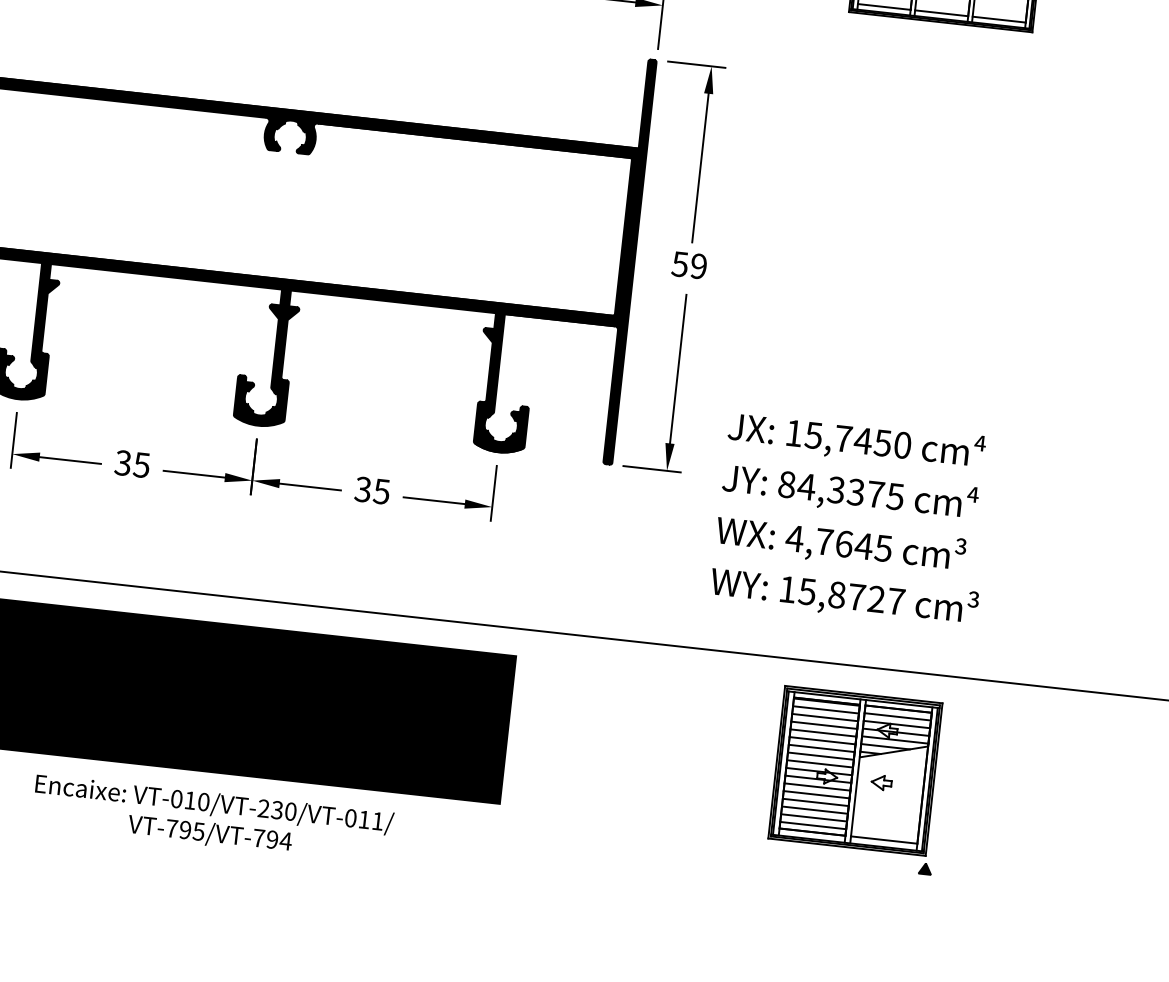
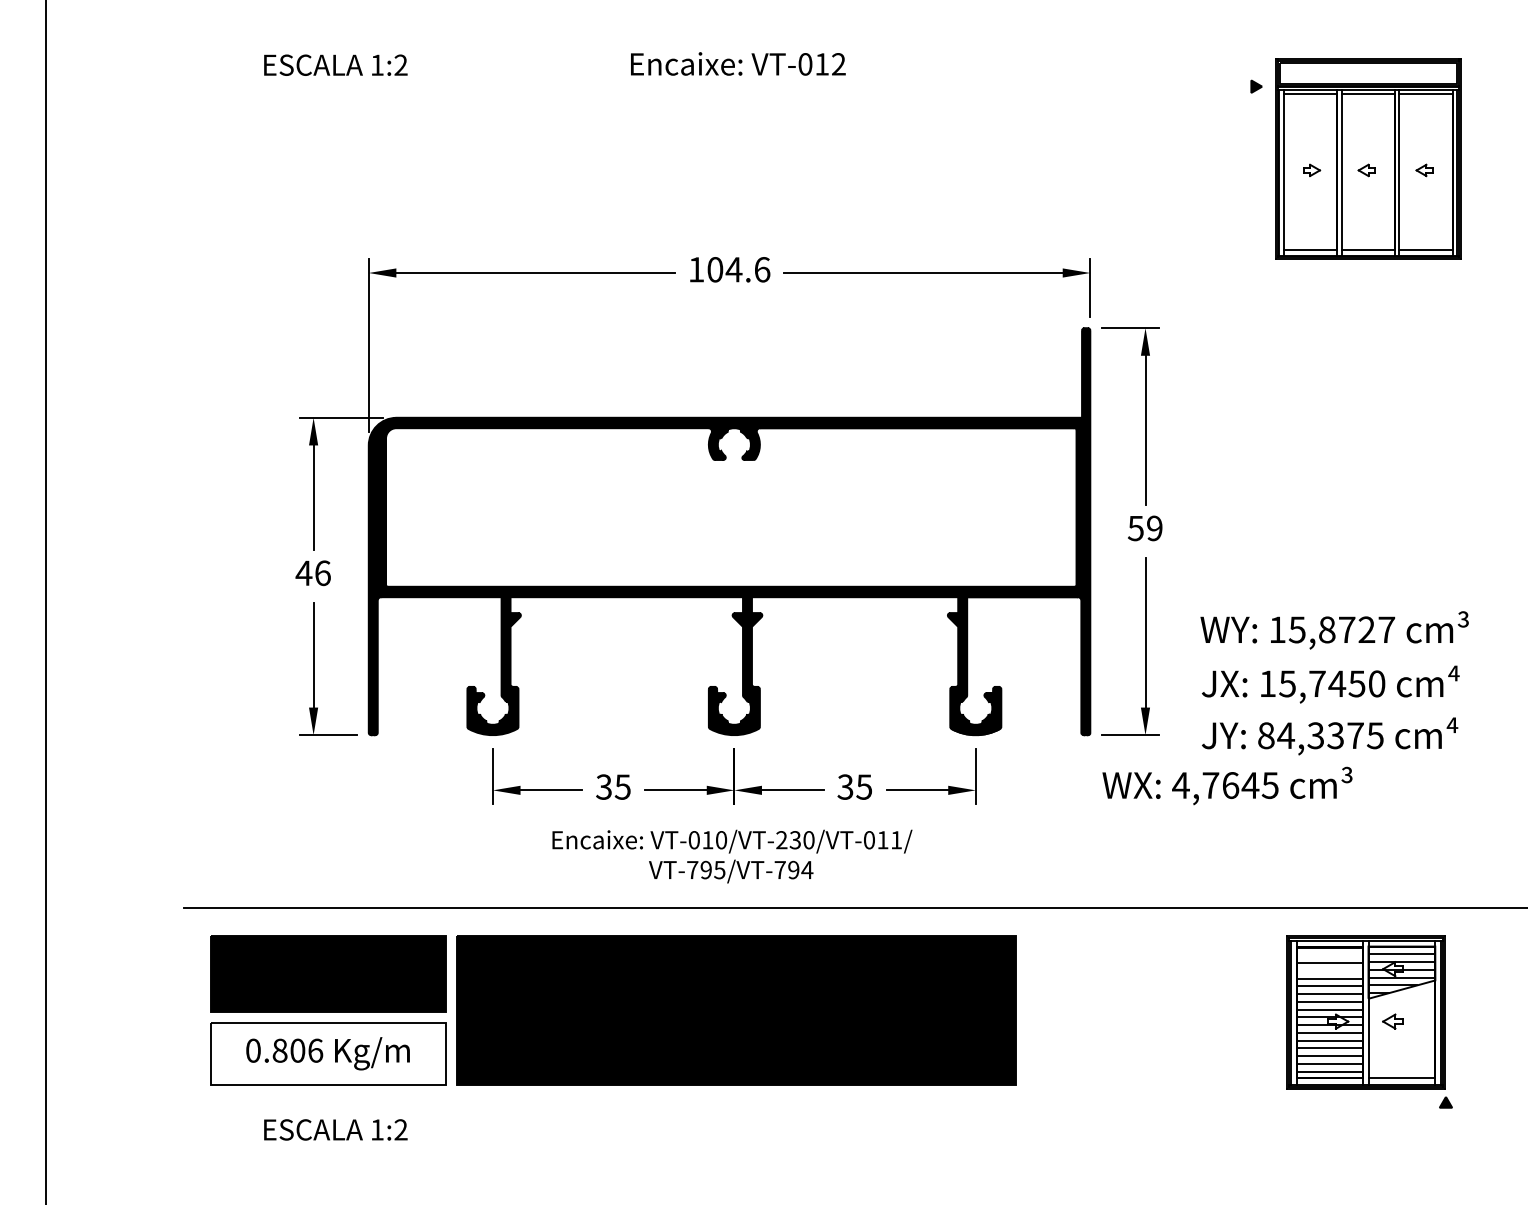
text: (841, 543) -> (1227, 785), moved
text: (844, 596) -> (1334, 630), moved
line: (825, 710) -> (1329, 955), removed
line: (824, 724) -> (1329, 970), removed
text: (213, 819) -> (732, 856), moved

